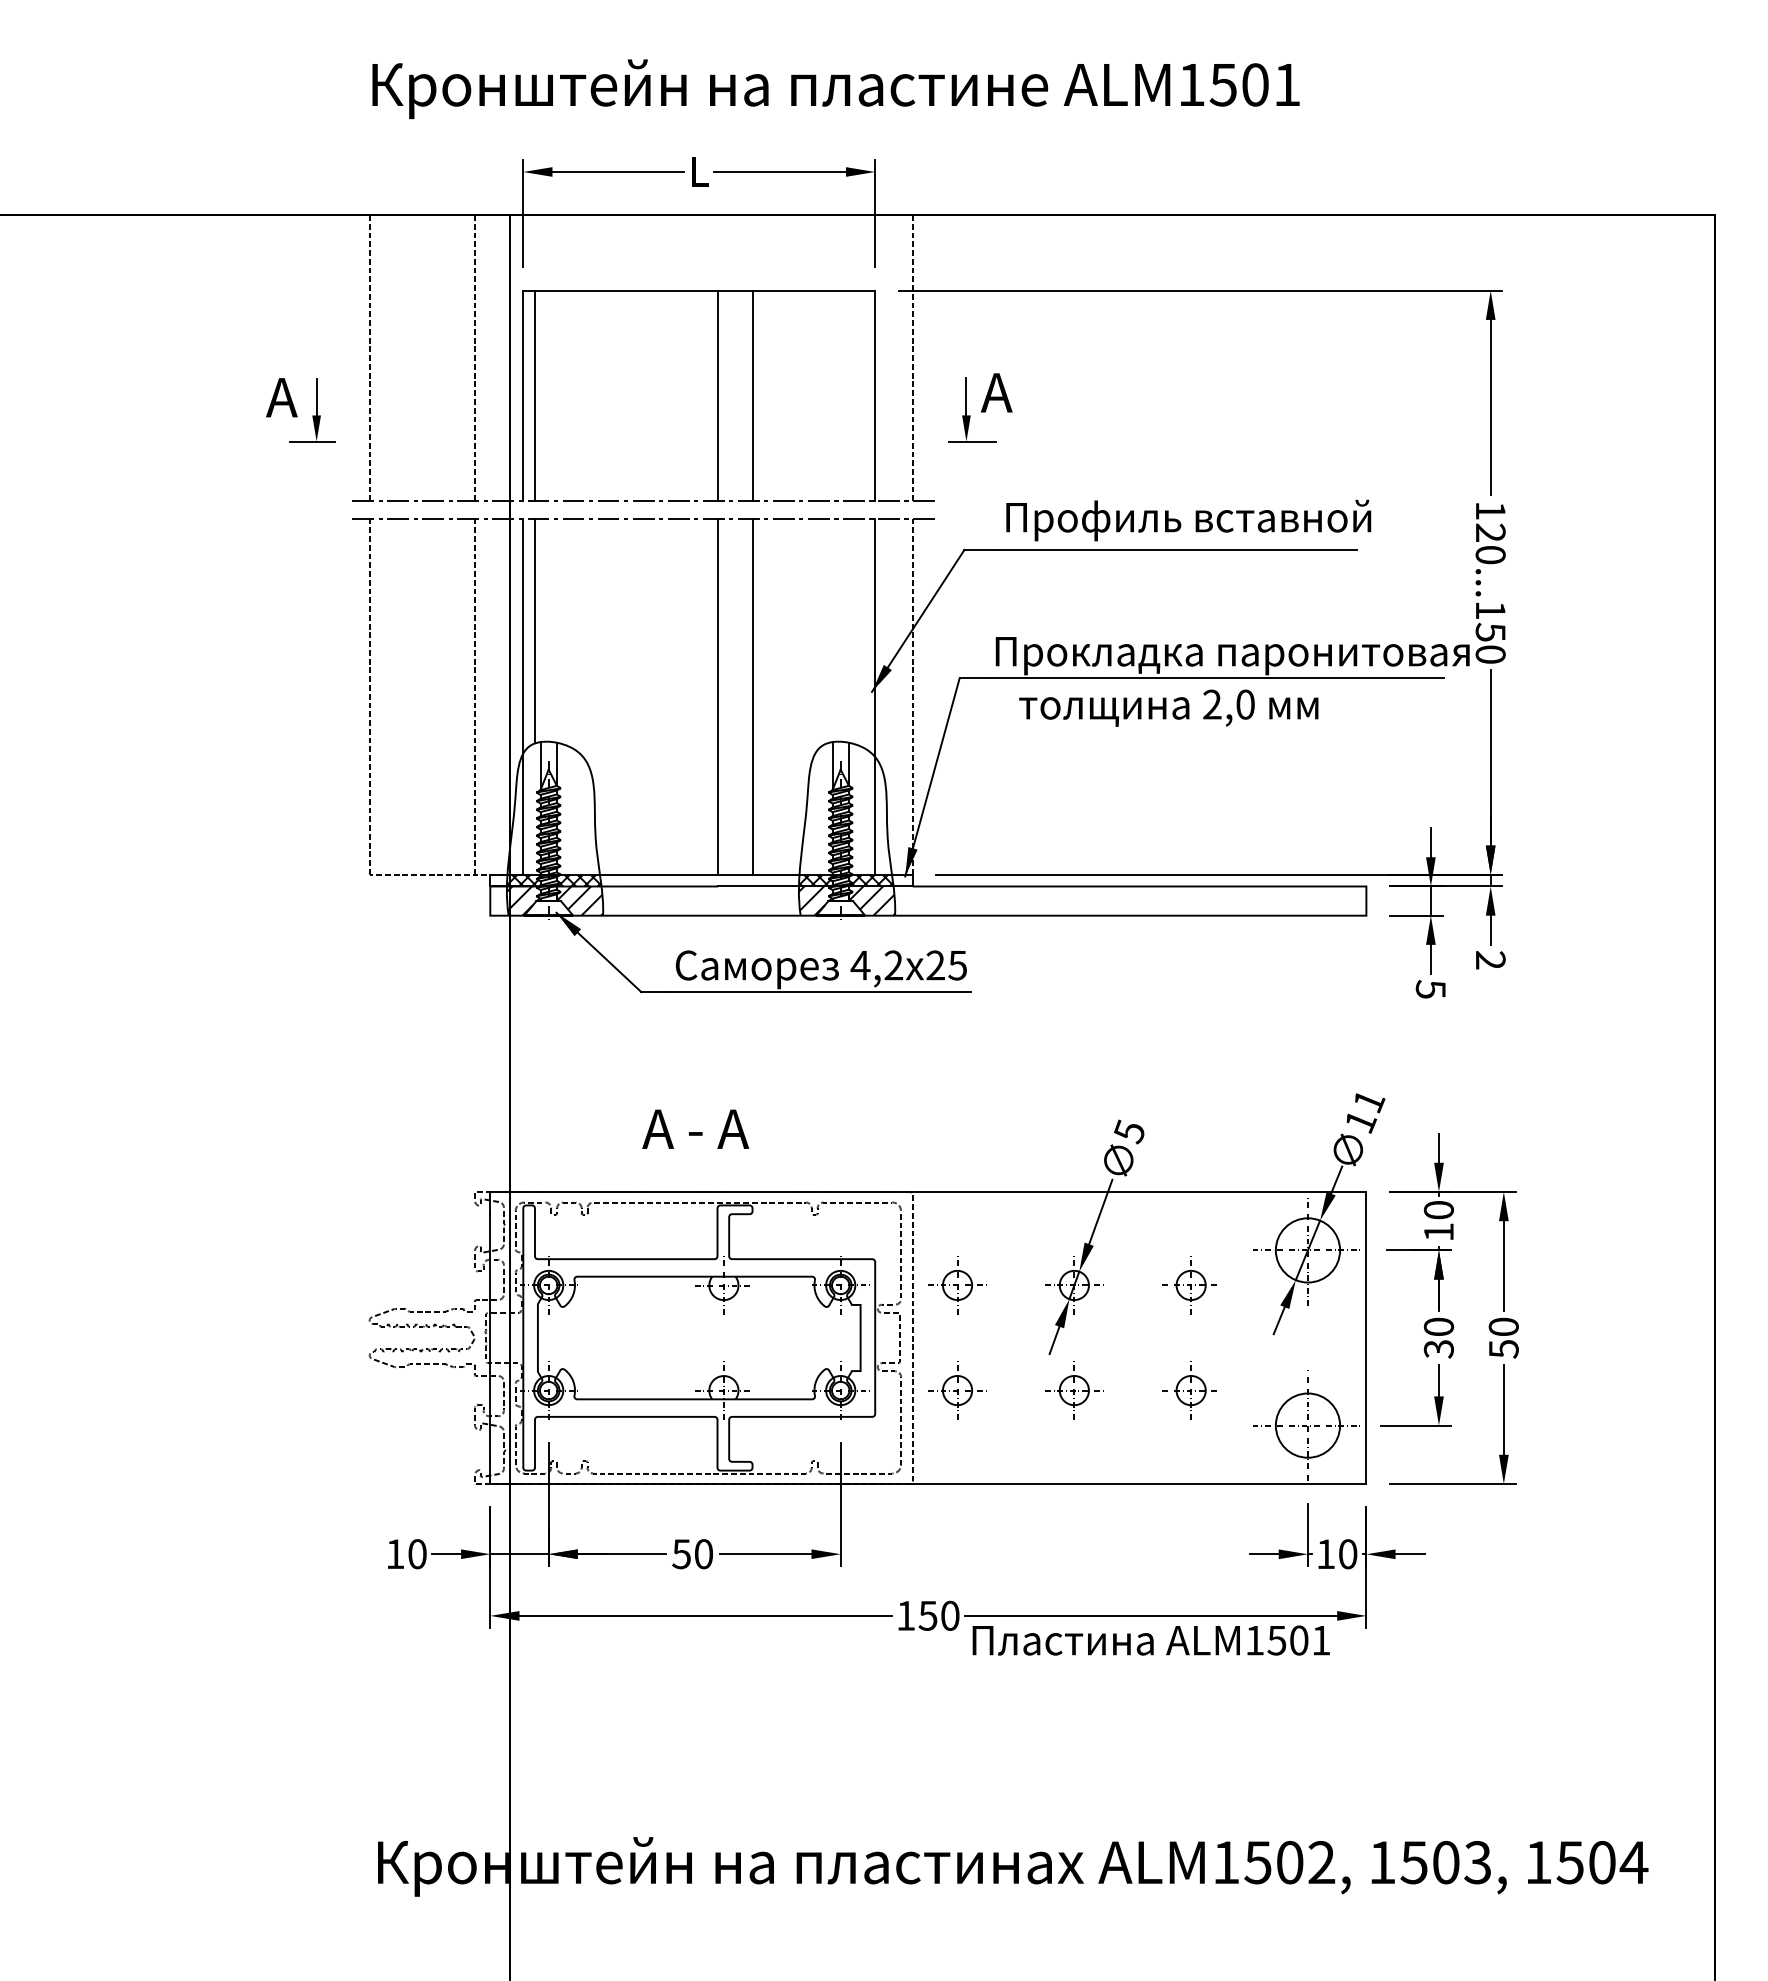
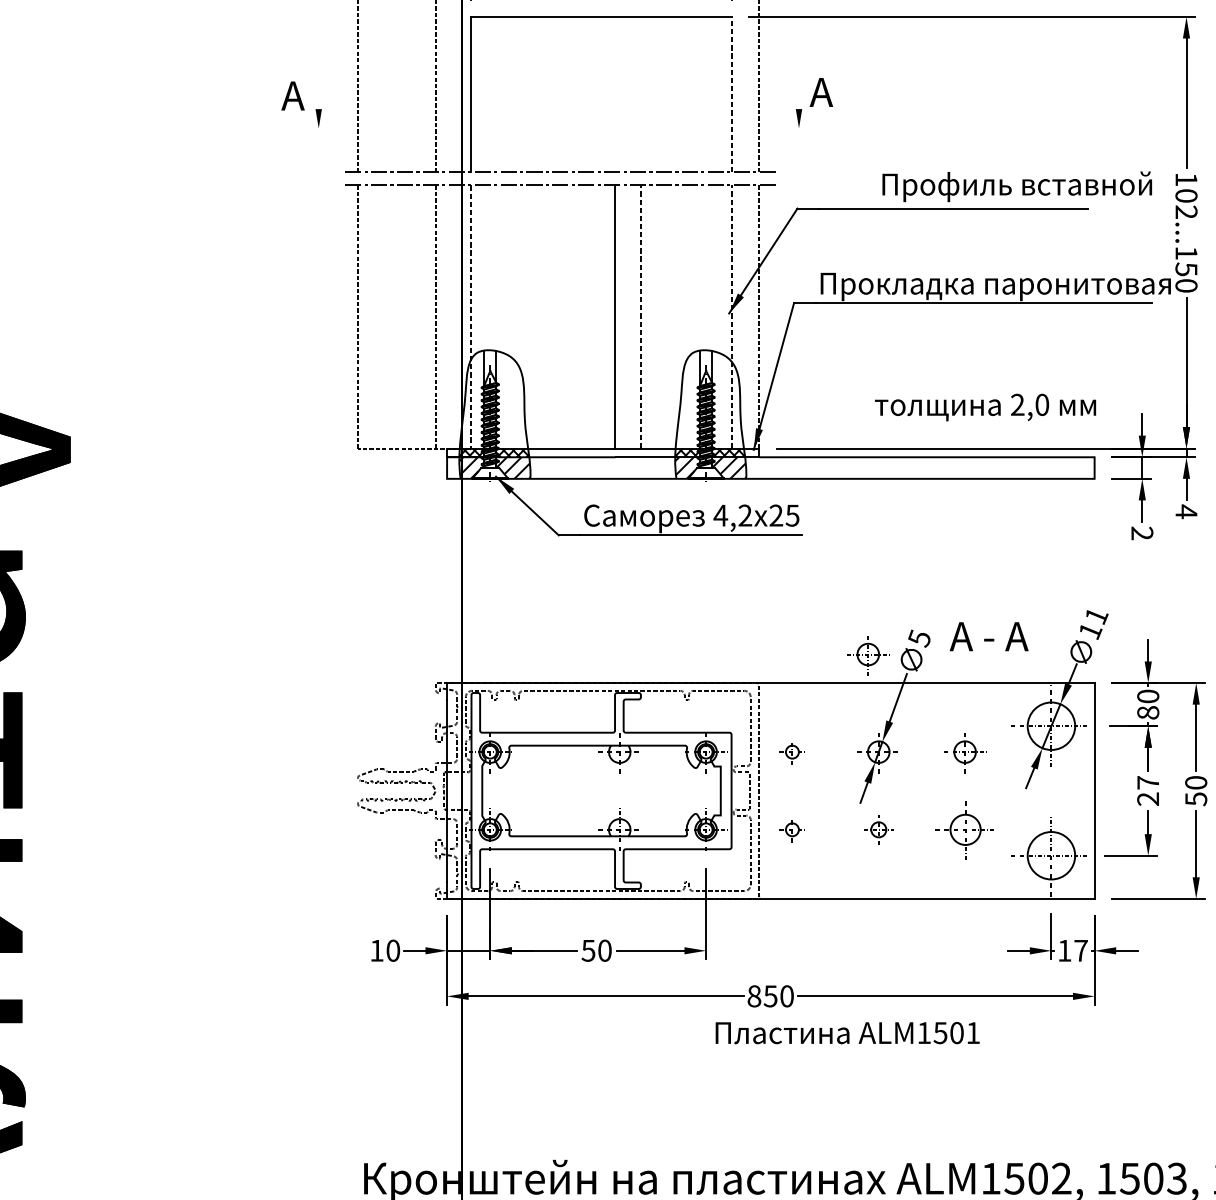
line: (534, 395) -> (479, 94), removed
line: (717, 395) -> (615, 94), removed
line: (752, 395) -> (640, 94), removed
line: (875, 395) -> (731, 94), solid -> dashed
line: (316, 396) -> (318, 95), removed
line: (966, 396) -> (799, 95), removed
line: (312, 441) -> (315, 128), removed
line: (972, 441) -> (803, 128), removed
text: (1188, 520) -> (1017, 186), moved
text: (1490, 543) -> (1186, 203), 120...150 -> 102...150
line: (534, 630) -> (479, 268), removed
line: (752, 696) -> (640, 316), solid -> dashed
line: (875, 696) -> (731, 316), solid -> dashed
line: (523, 697) -> (471, 317), solid -> dashed
text: (1168, 707) -> (985, 407), moved
text: (1490, 960) -> (1186, 511), 2 -> 4
text: (1430, 988) -> (1141, 532), 5 -> 2
text: (695, 1128) -> (989, 636), moved
part: (1058, 1153) -> (867, 654), added
text: (1438, 1232) -> (1147, 713), 10 -> 80
part: (957, 1285) -> (792, 752), size x0.6
text: (1438, 1337) -> (1147, 790), 30 -> 27
part: (957, 1390) -> (792, 829), size x0.6
part: (1074, 1390) -> (878, 829), size x0.7
part: (1189, 1390) -> (963, 829), size x1.4
text: (1348, 1554) -> (1081, 950), 10 -> 17
text: (906, 1615) -> (754, 996), 150 -> 850
text: (1150, 1640) -> (847, 1033), moved

